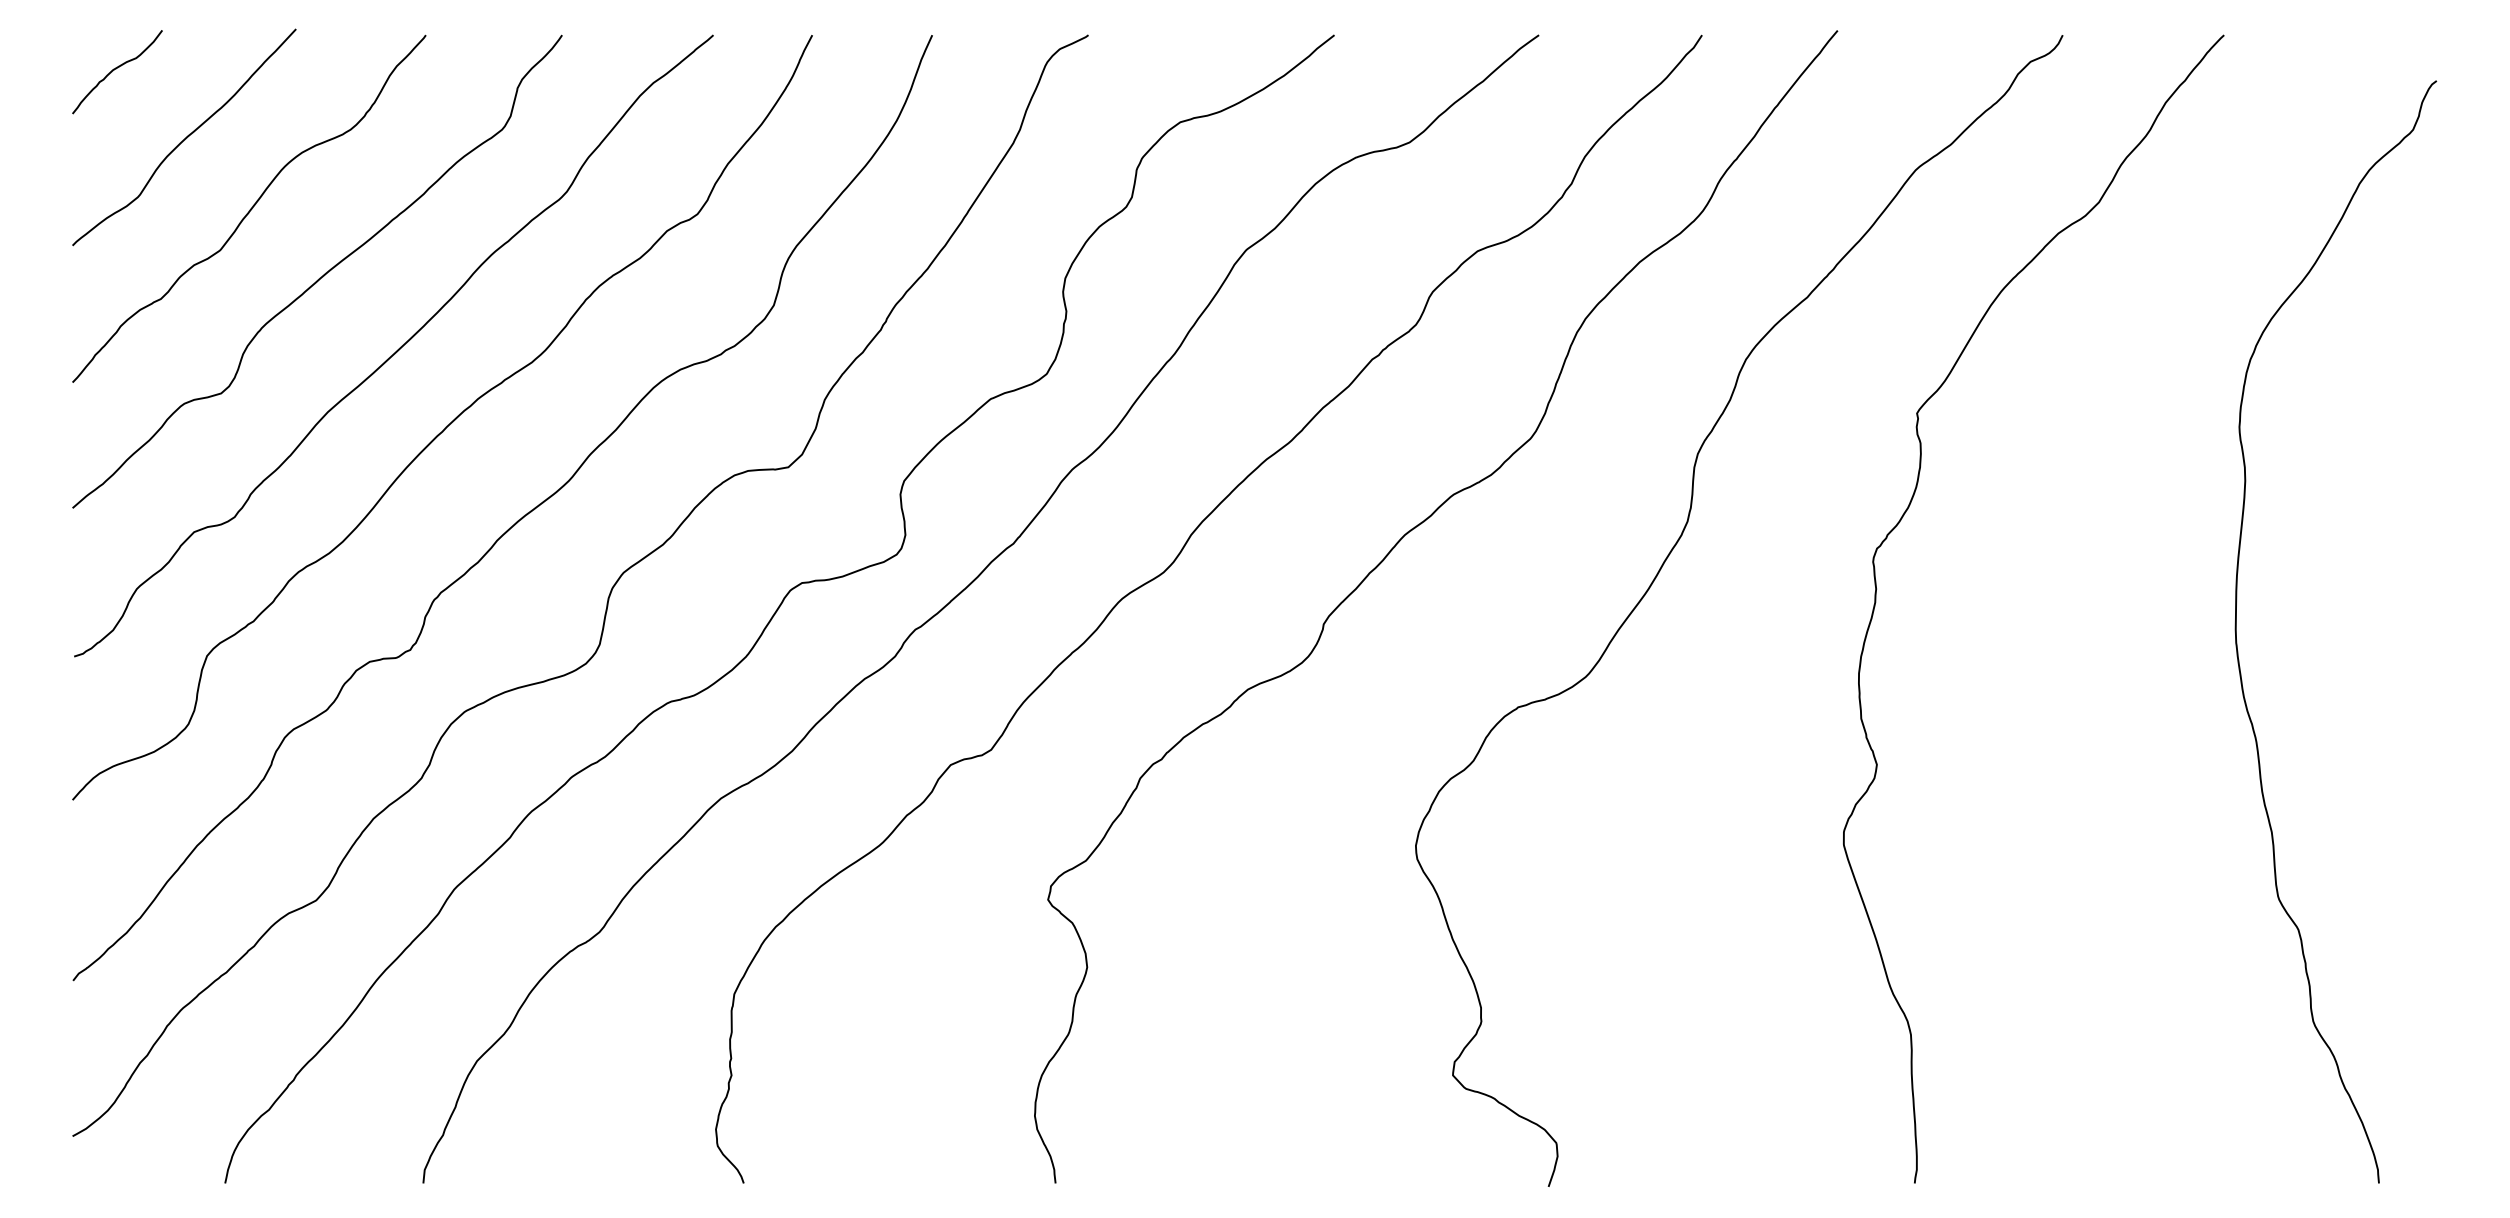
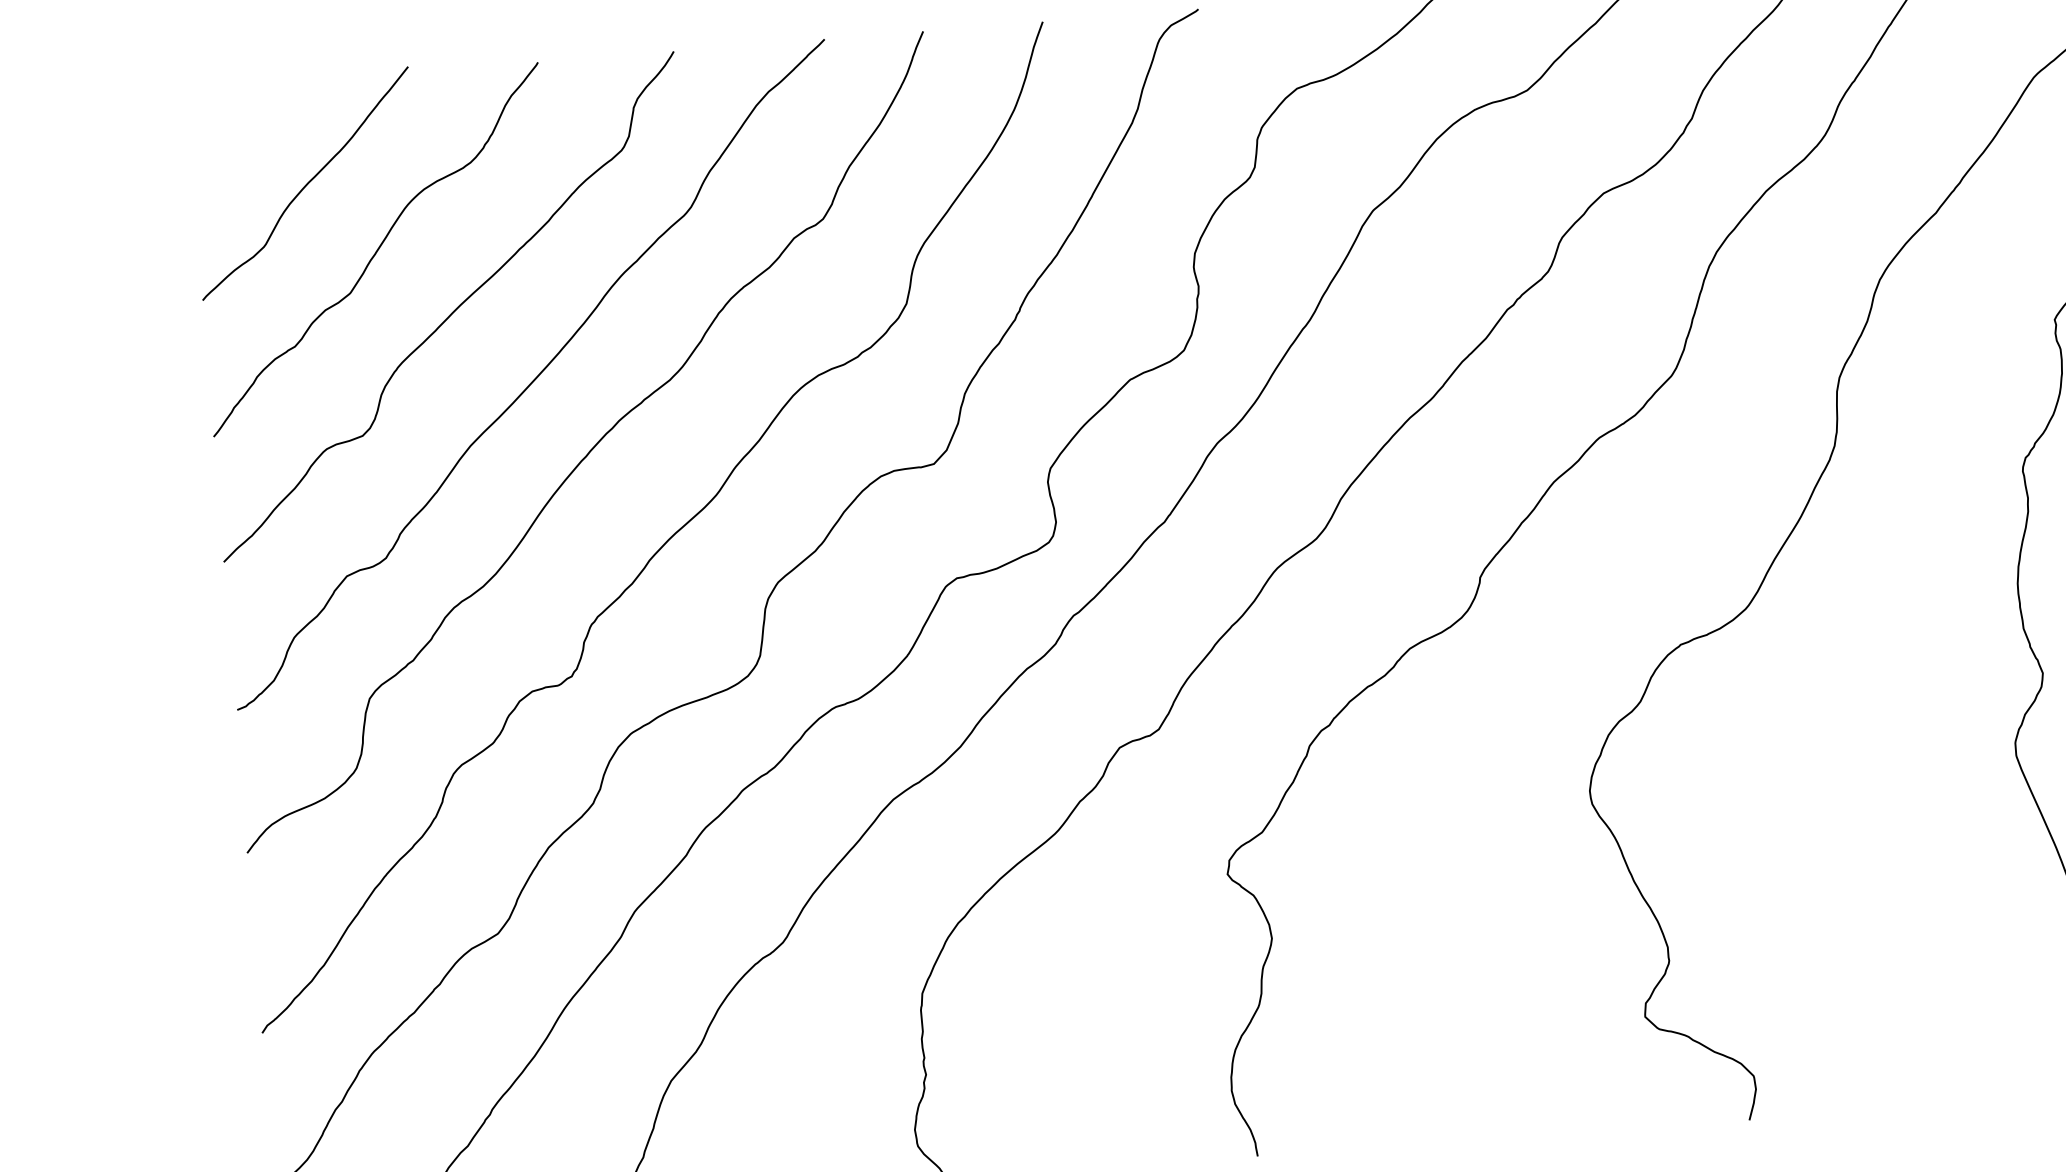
curve: (116, 69) -> (232, 121), removed

